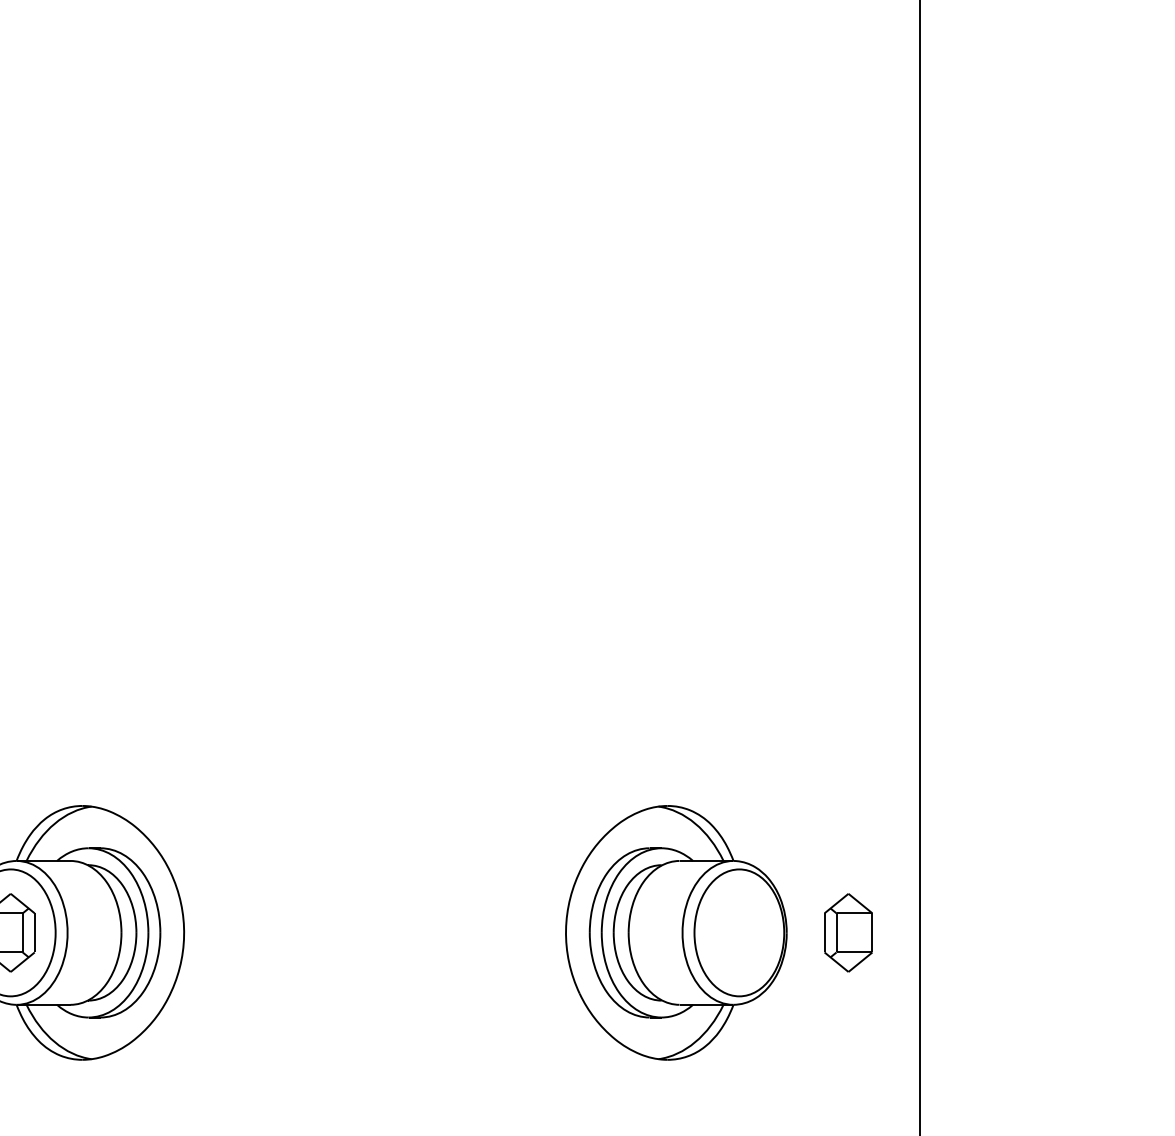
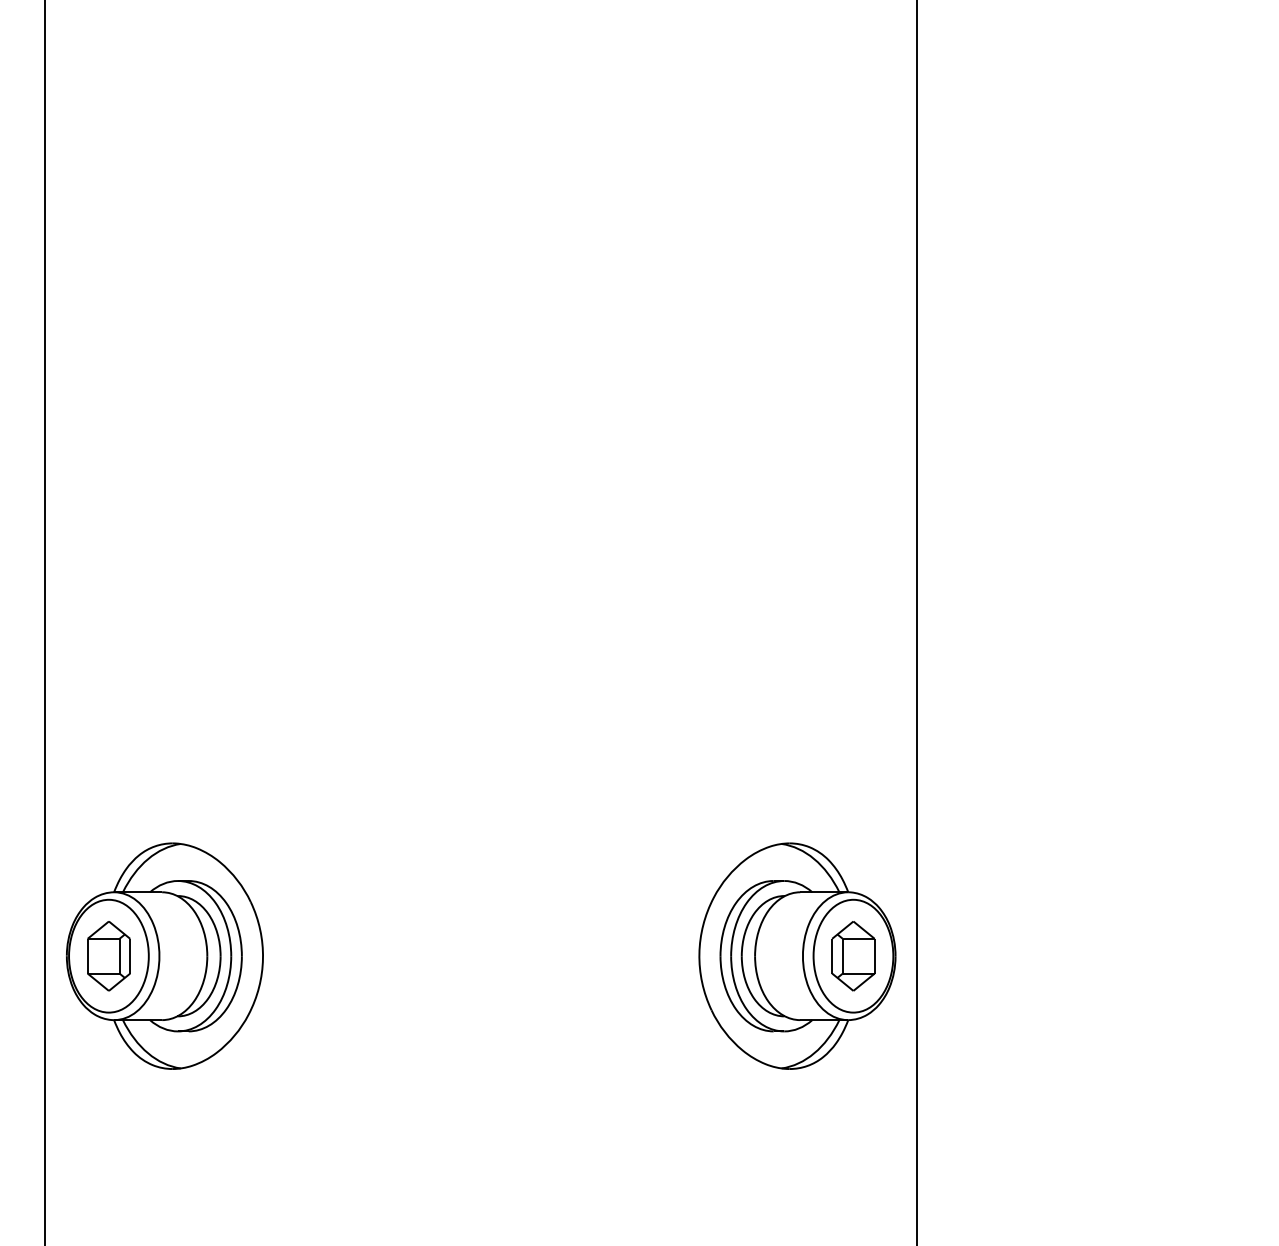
part: (676, 932) -> (797, 955), moved

